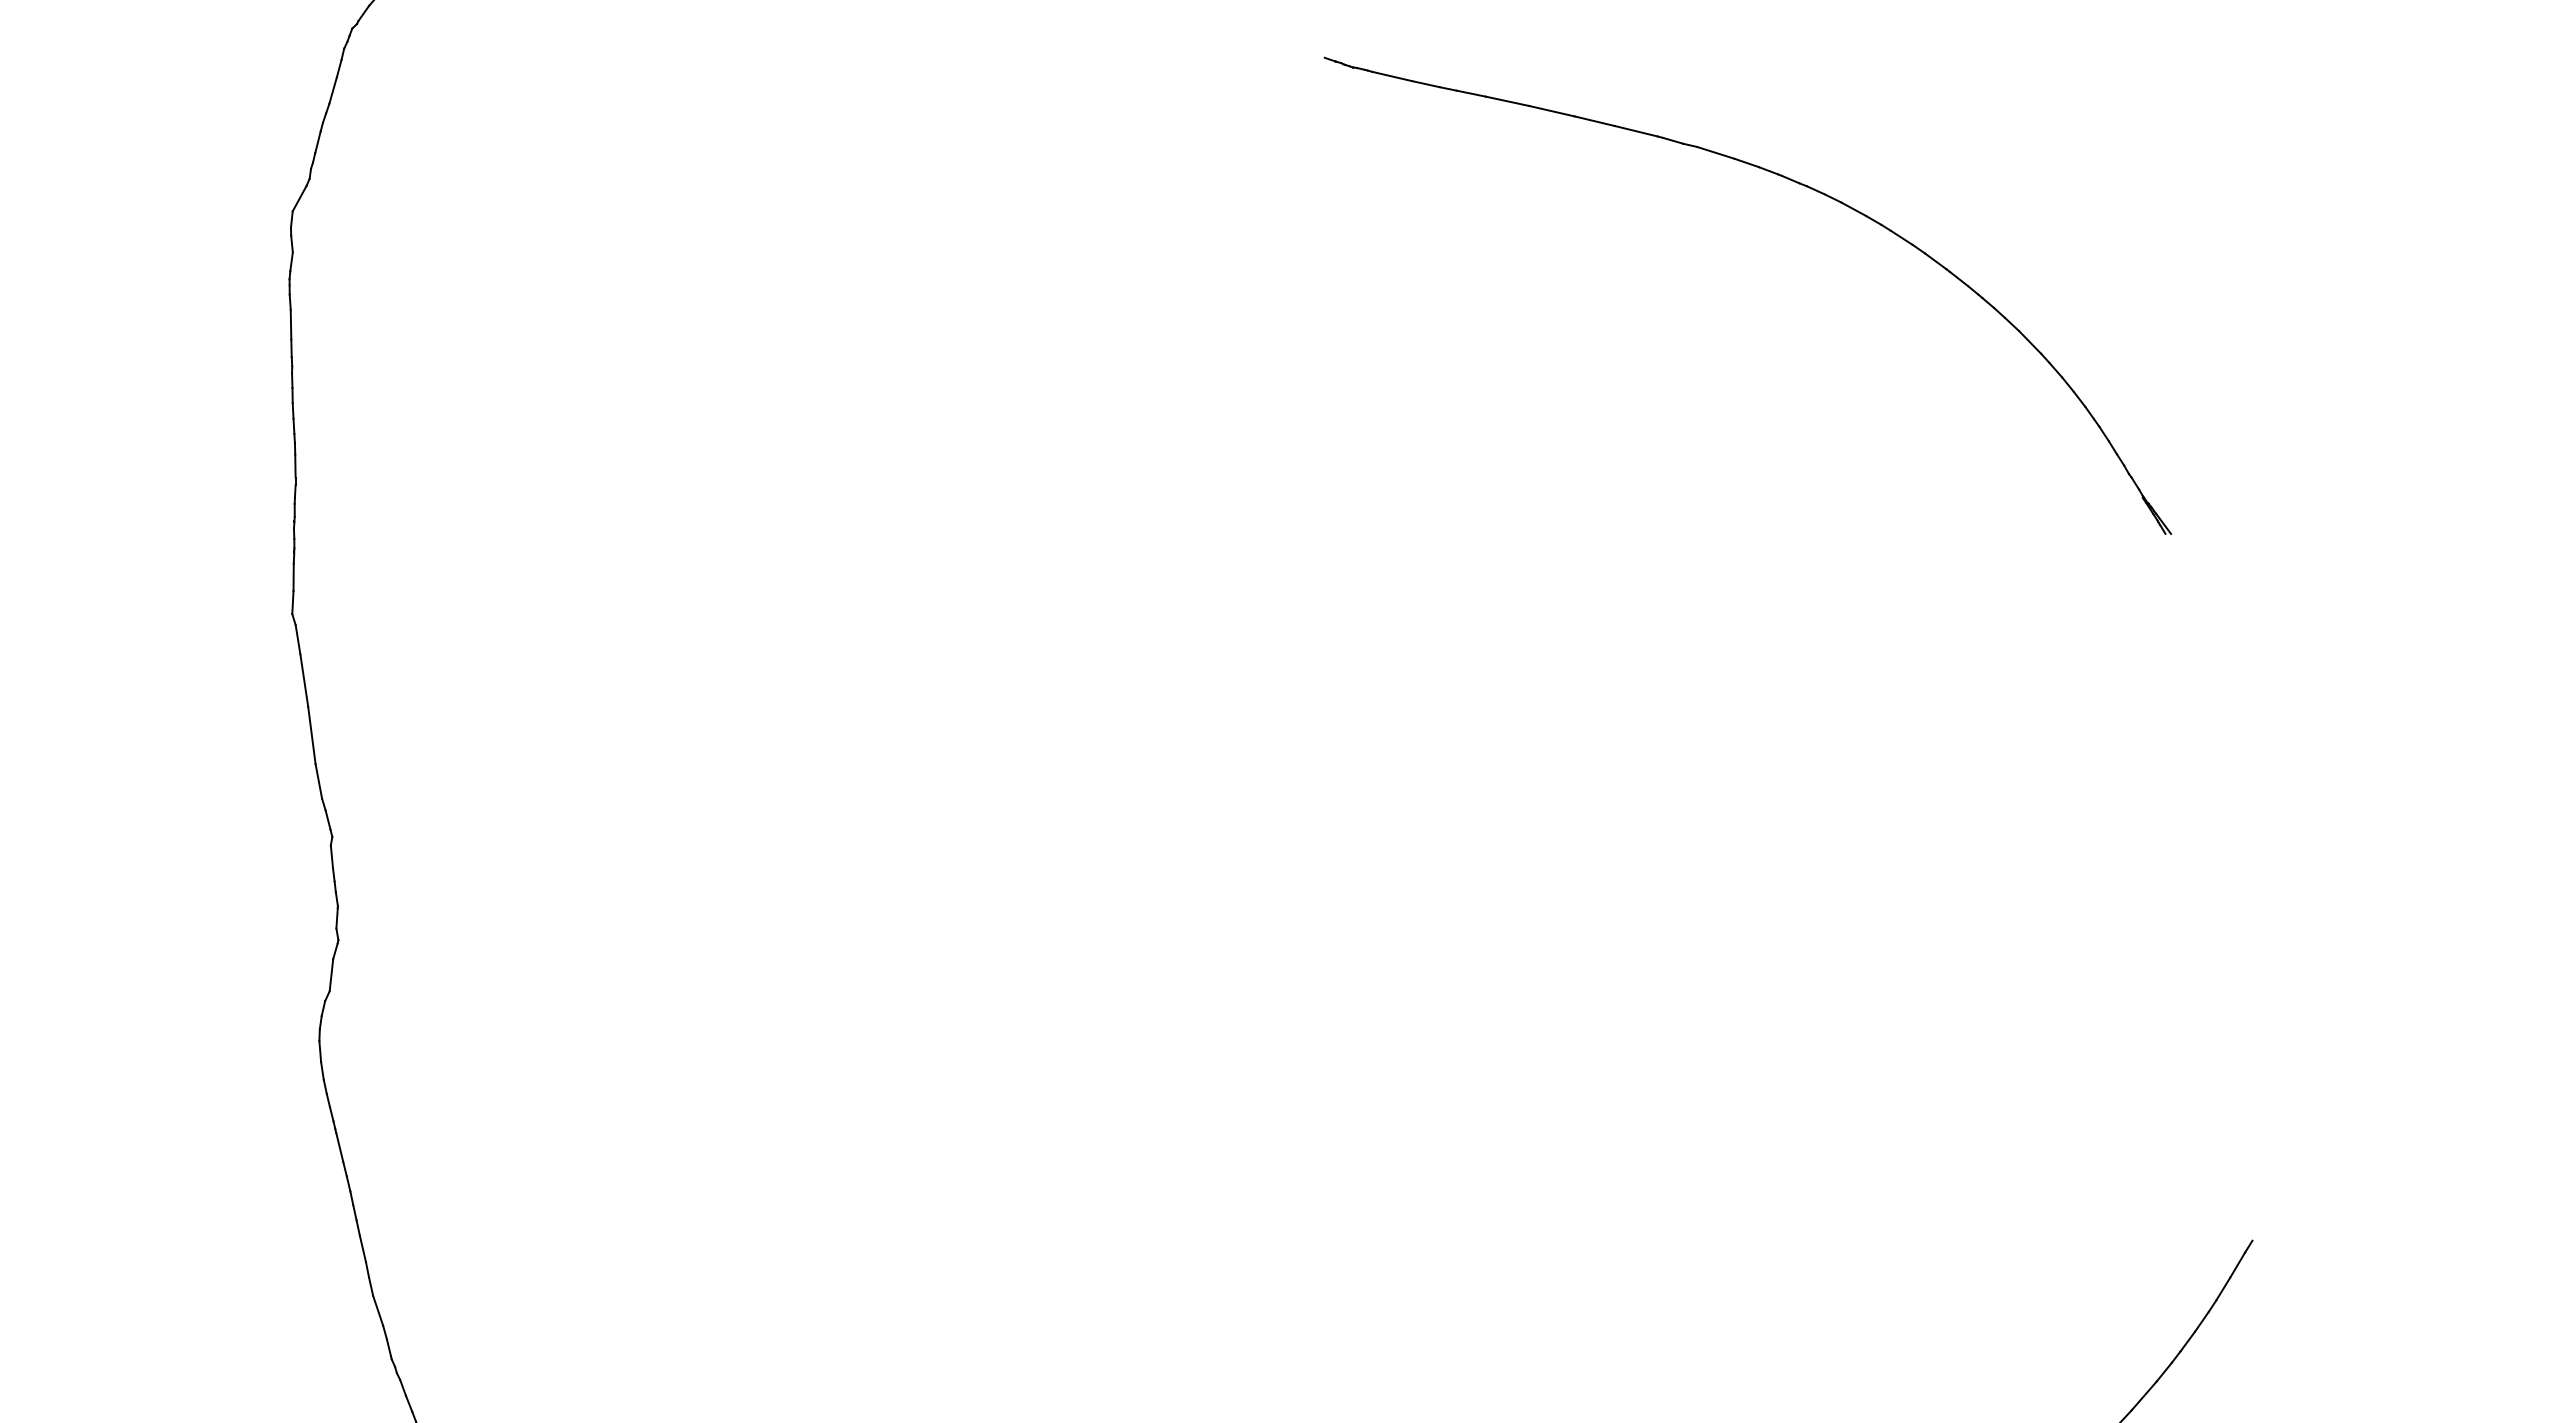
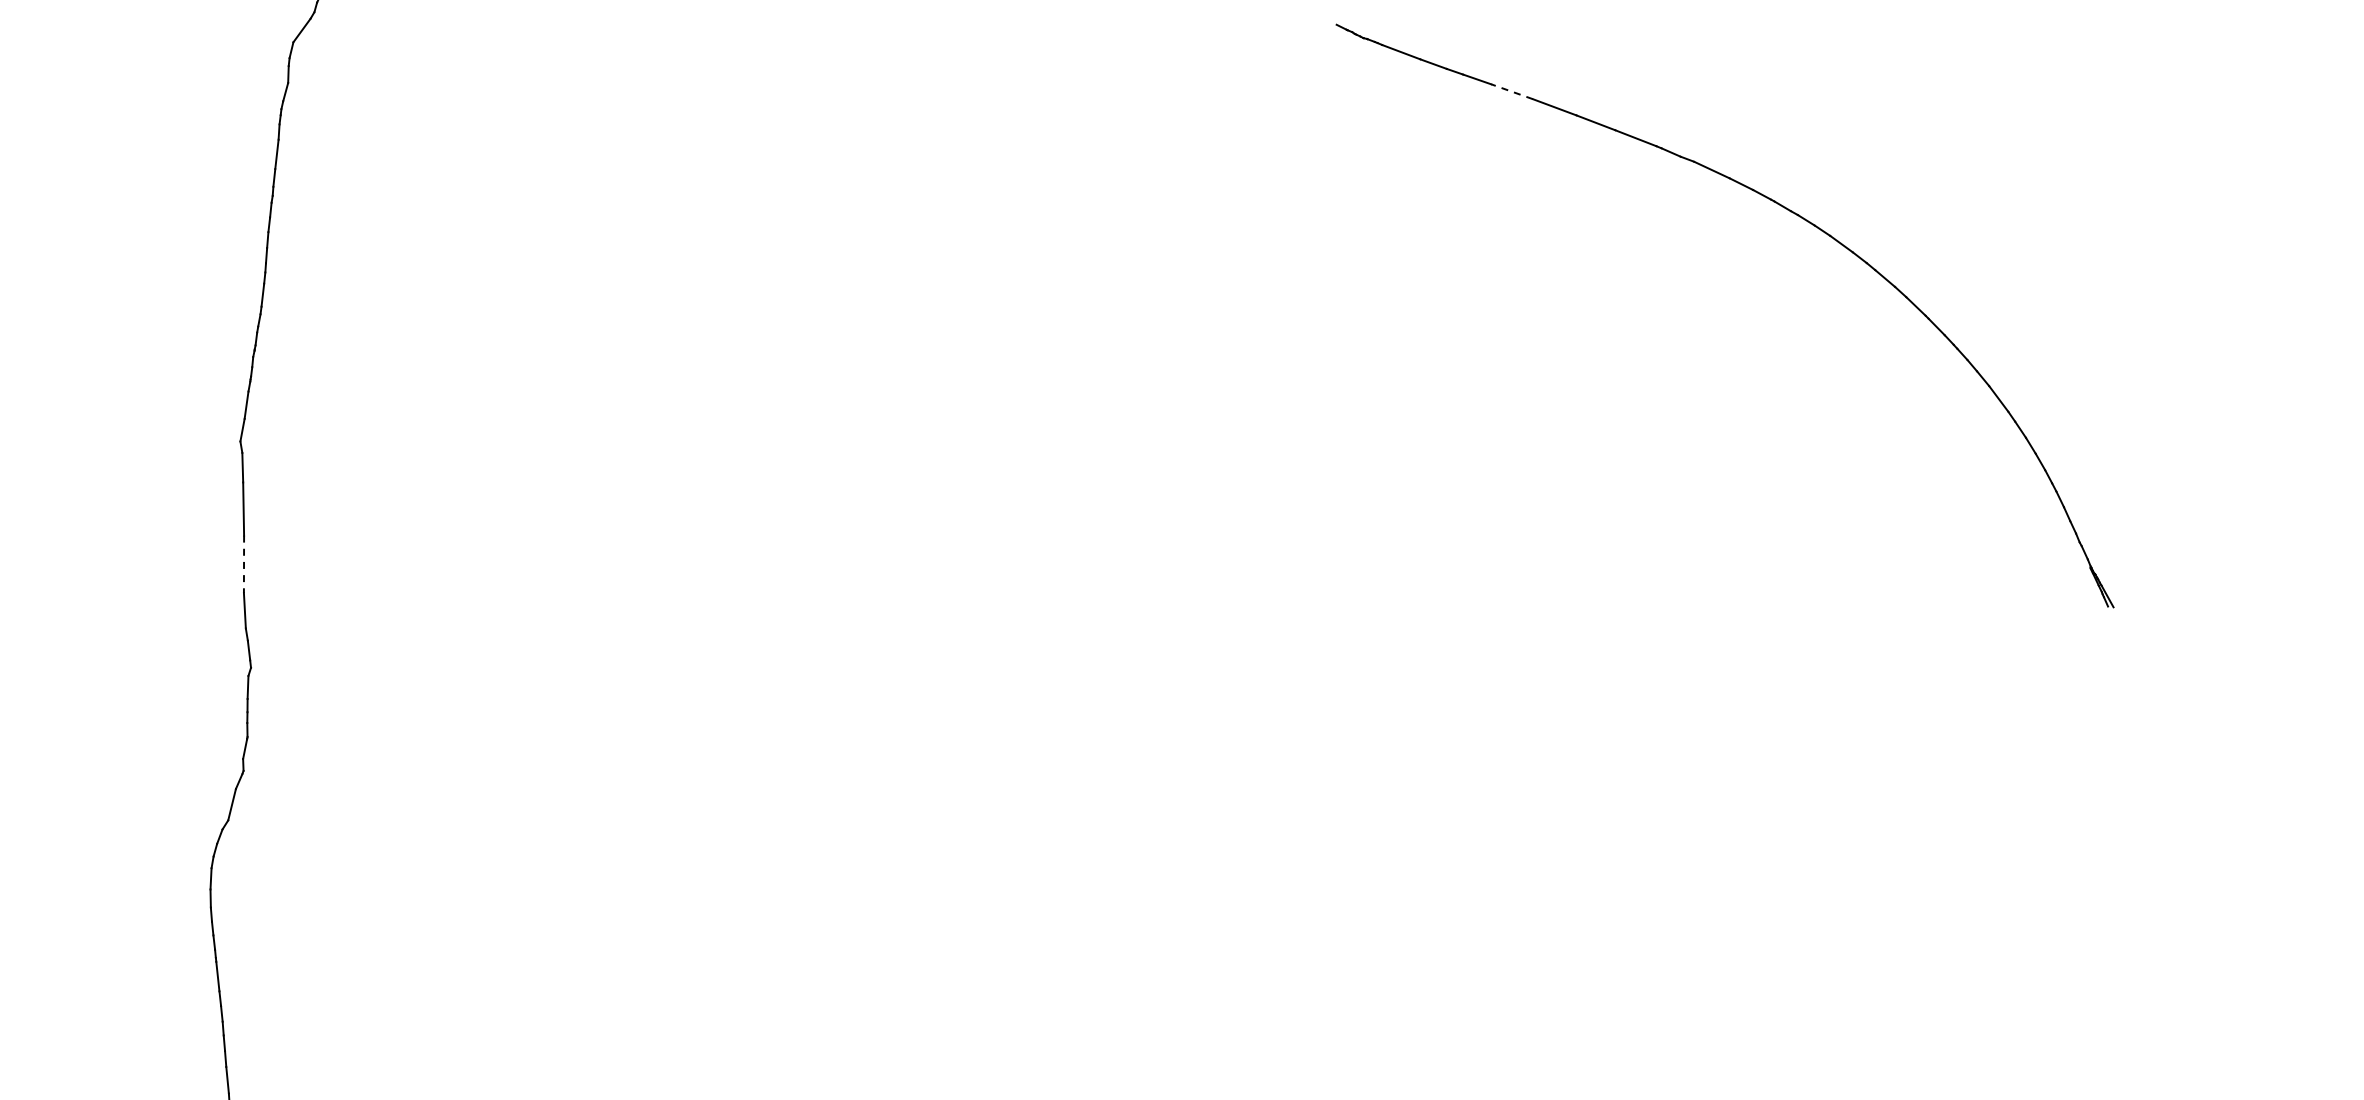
line: (1506, 101) -> (1511, 91), solid -> dashed
line: (311, 735) -> (243, 564), solid -> dashed

